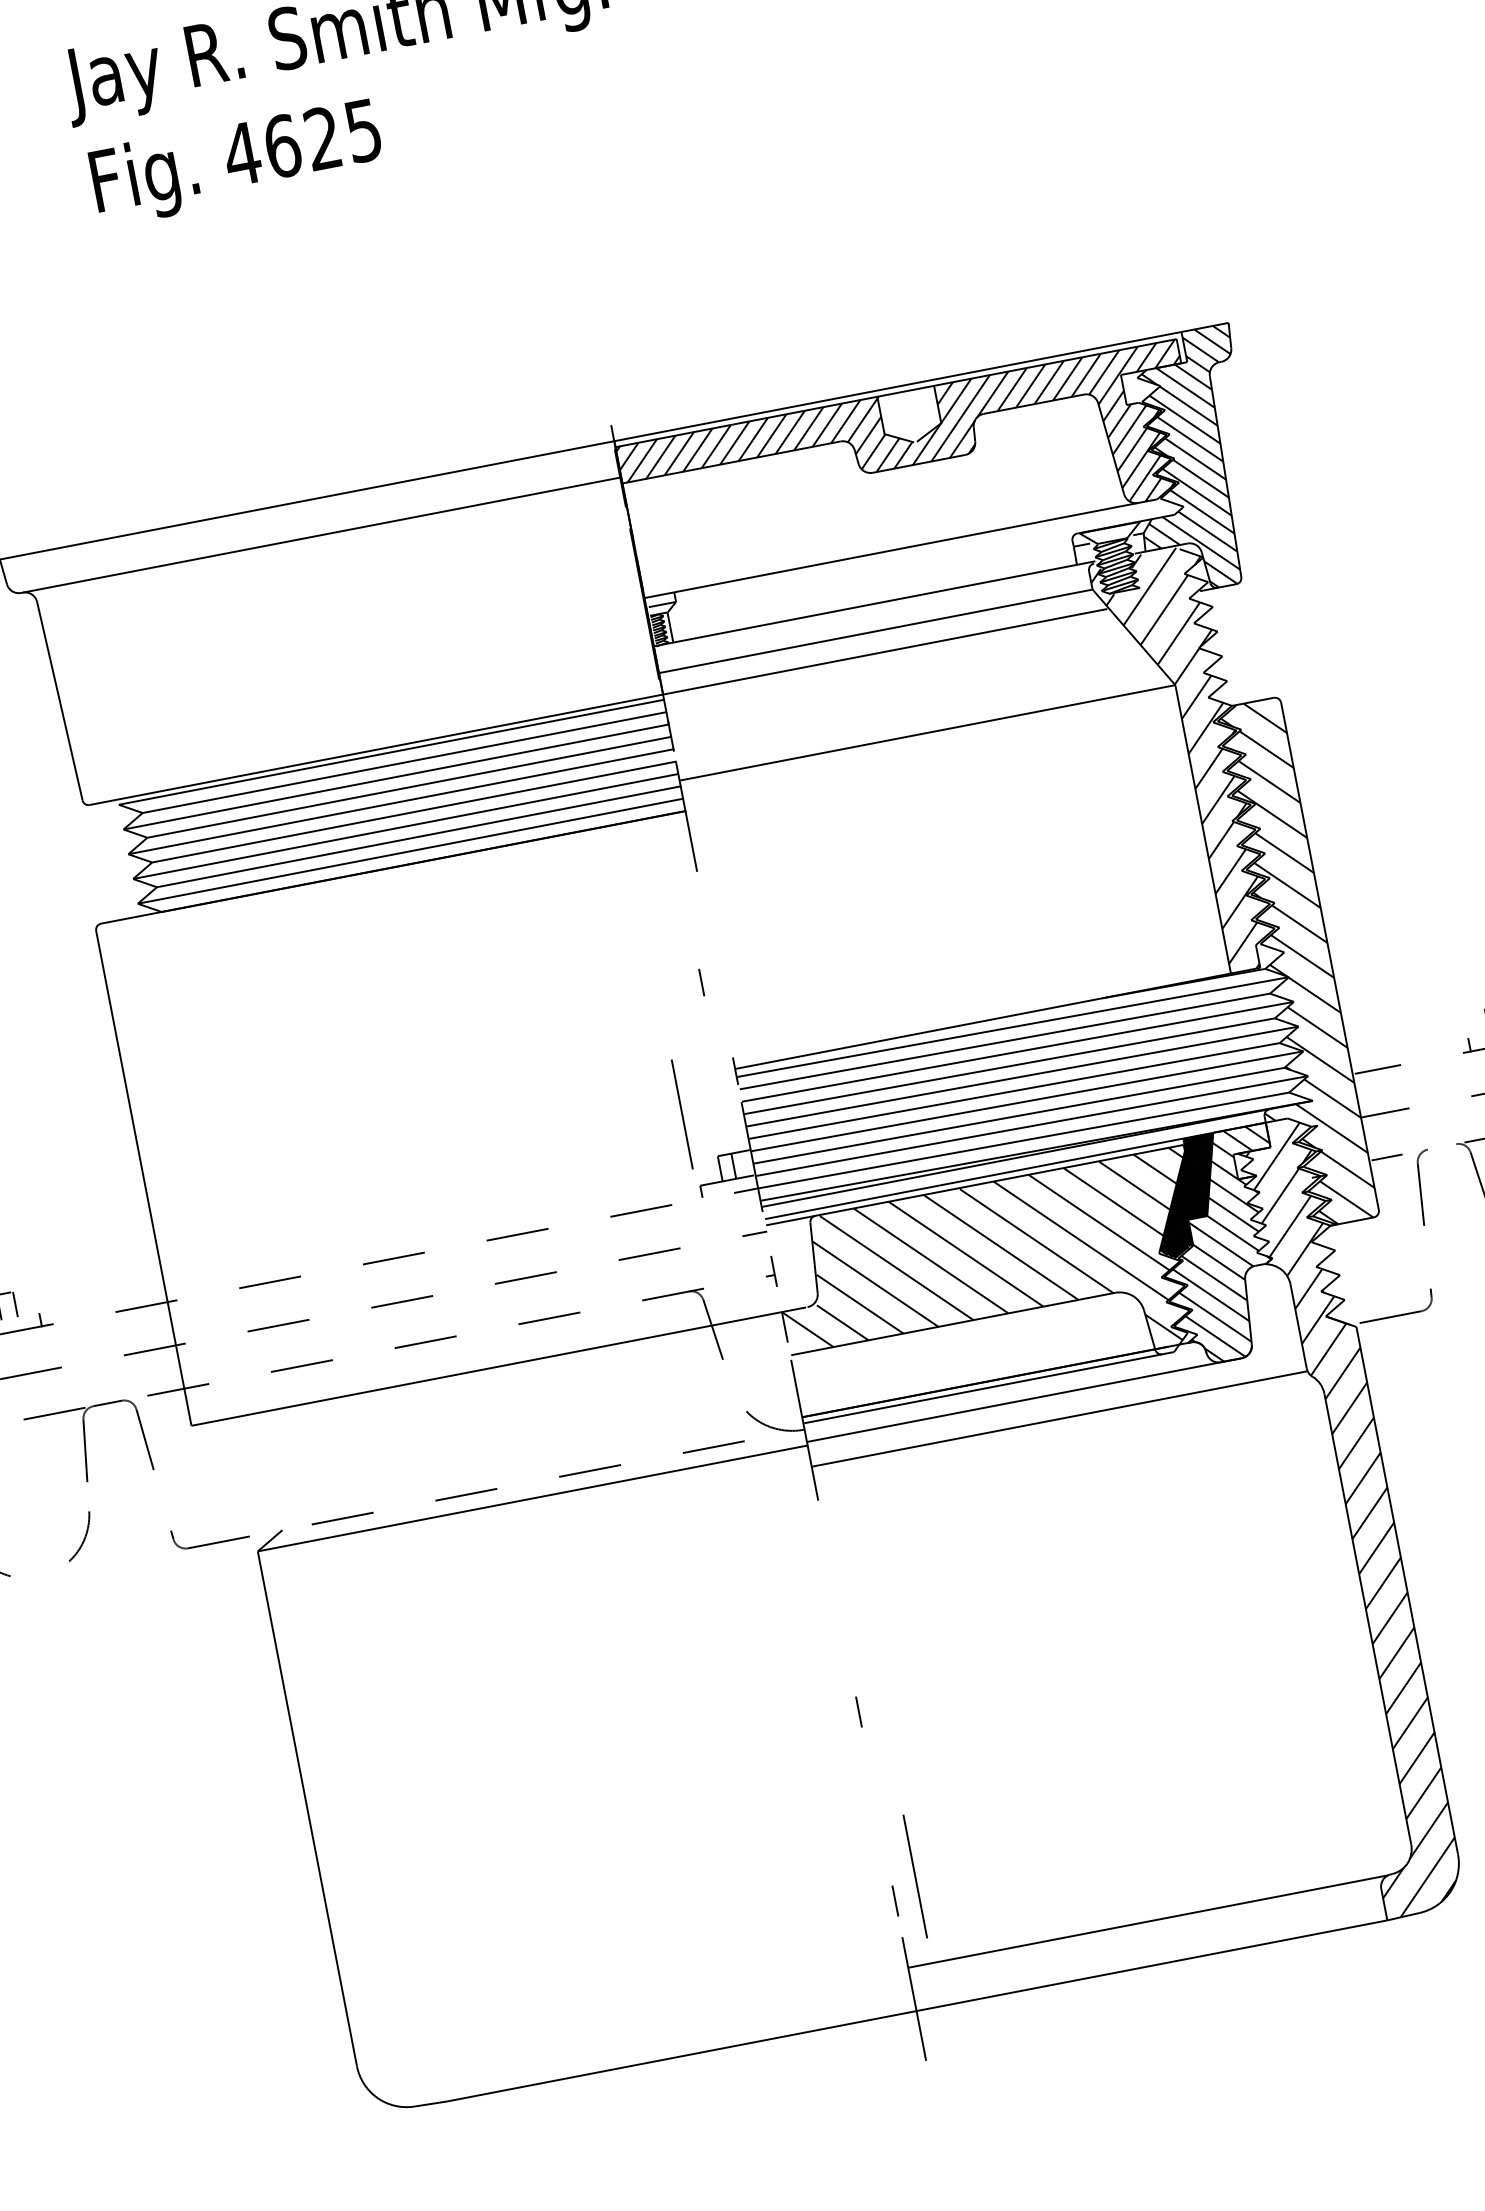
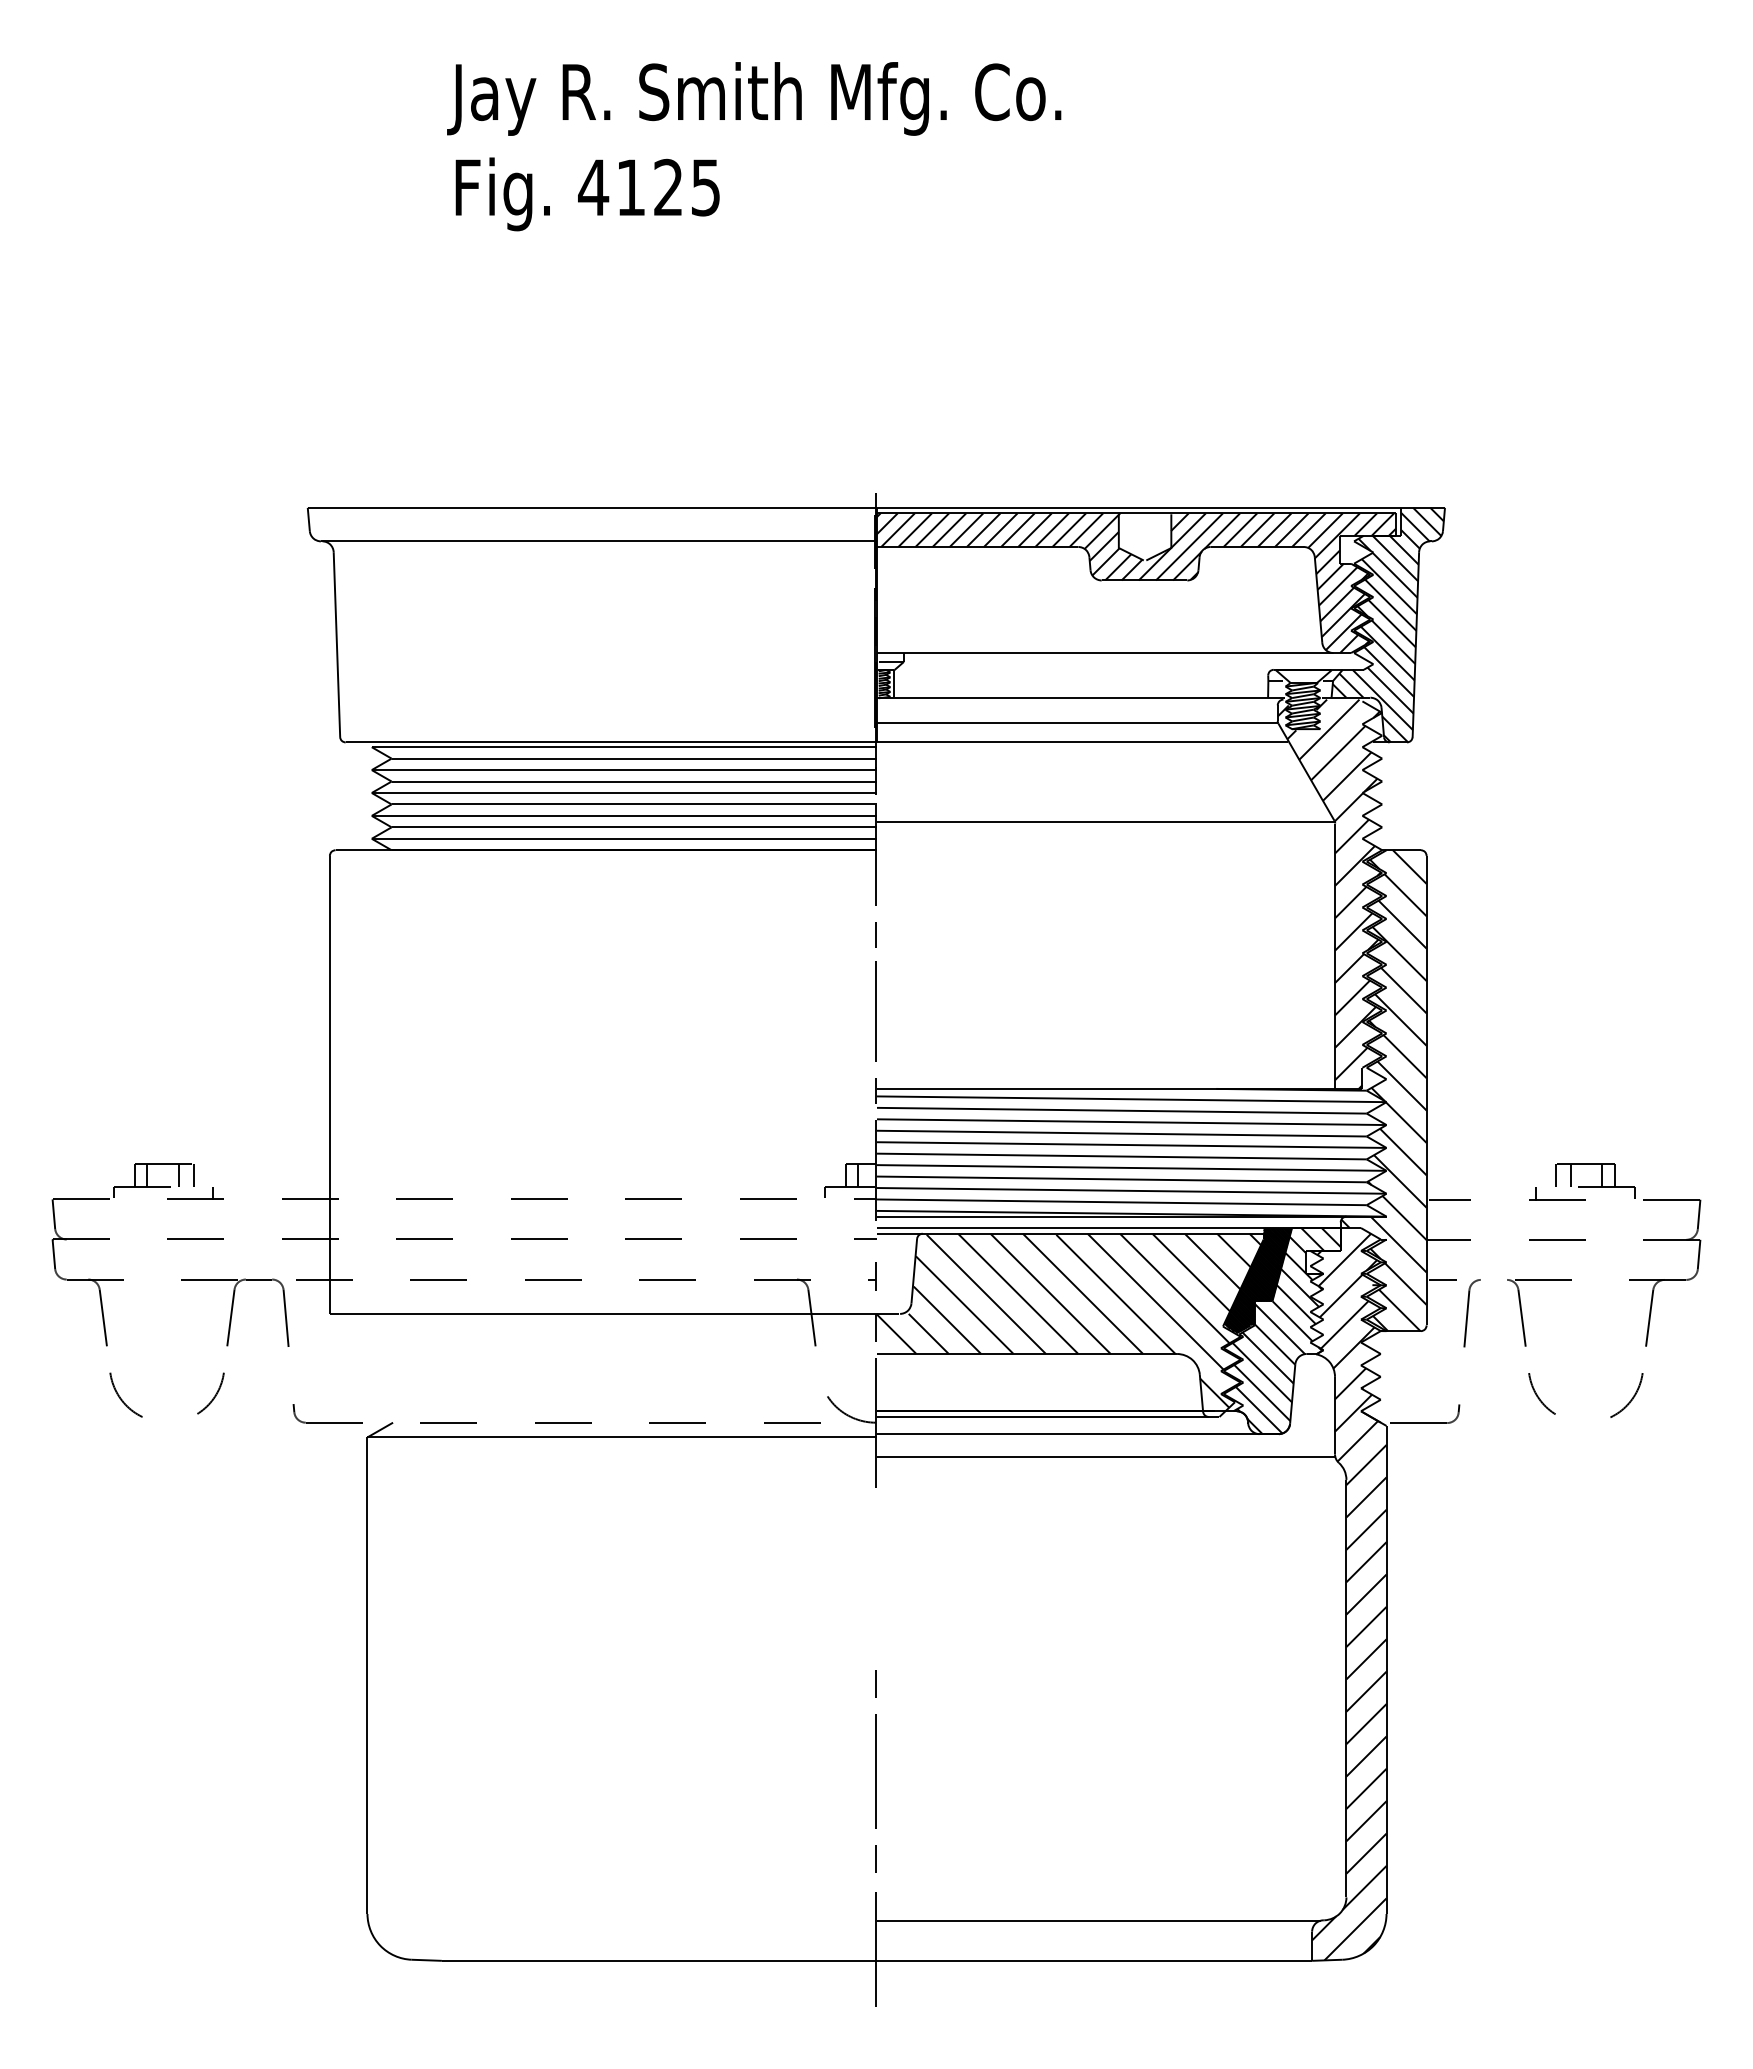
text: (283, 146) -> (631, 187), 4625 -> 4125
line: (700, 982) -> (875, 934), moved
line: (681, 1114) -> (875, 1011), moved
line: (914, 1876) -> (875, 1771), moved

